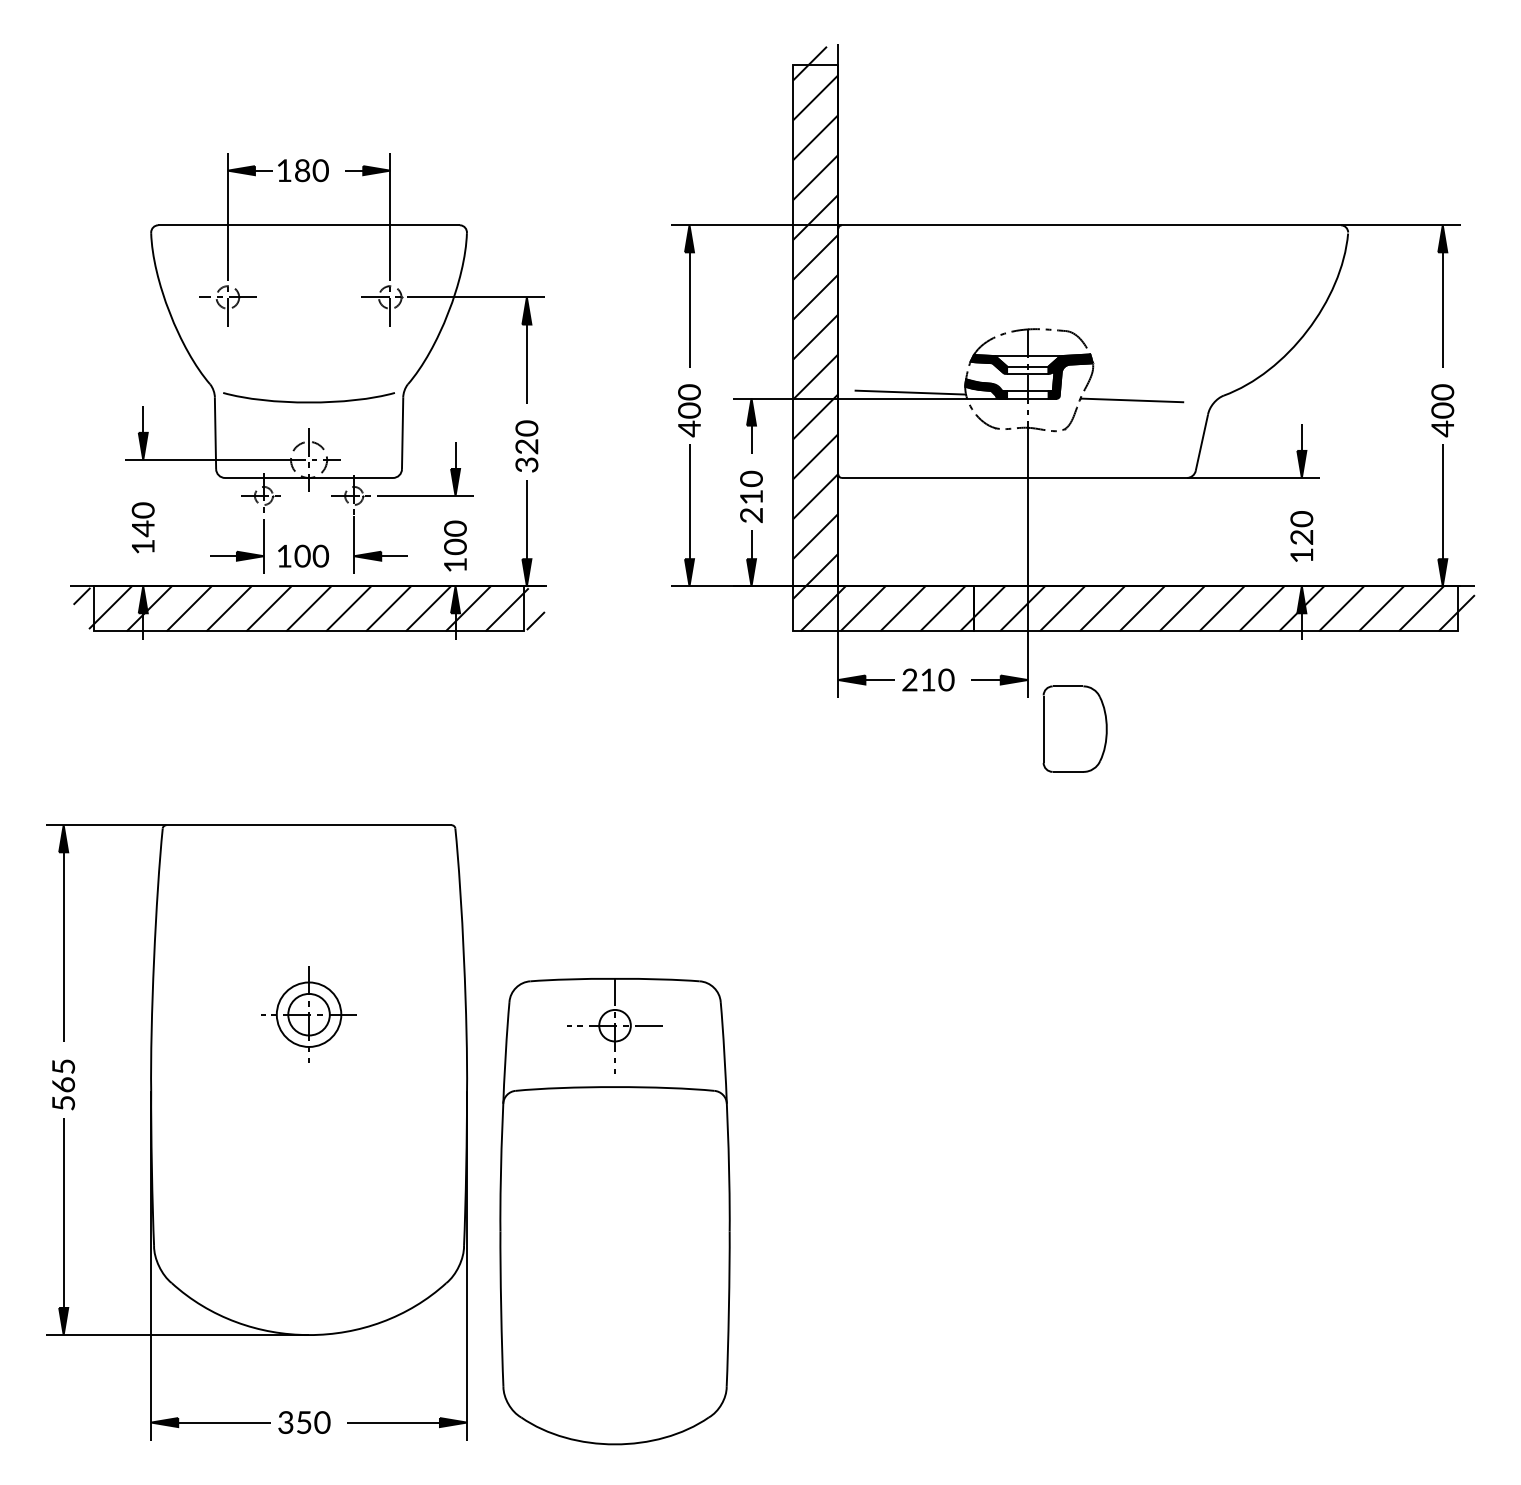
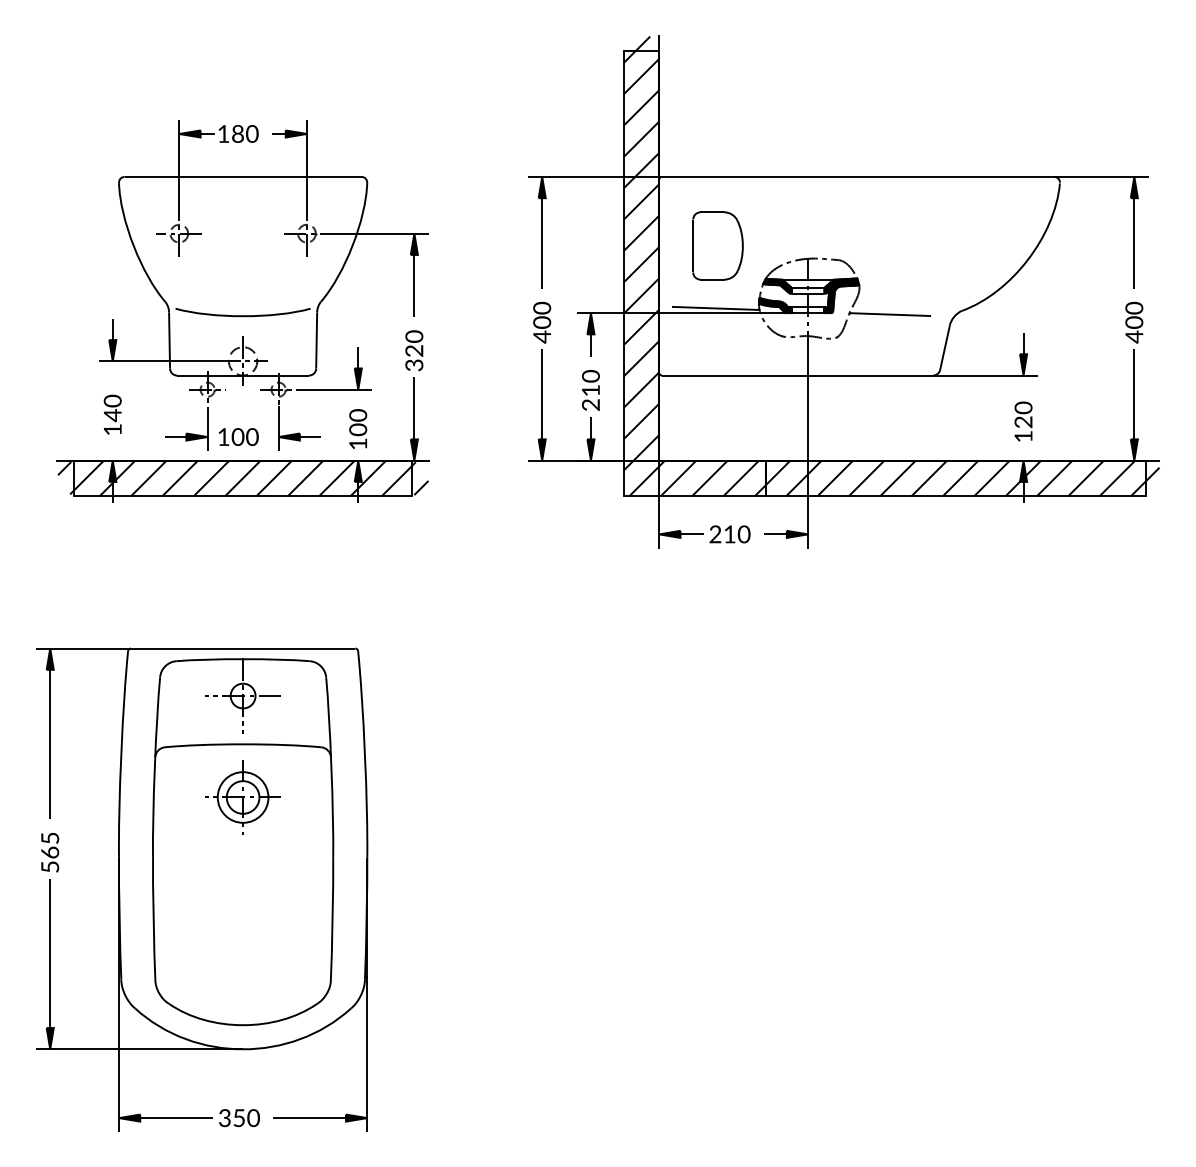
part: (1074, 728) -> (717, 245), moved
part: (614, 1211) -> (242, 842), moved

